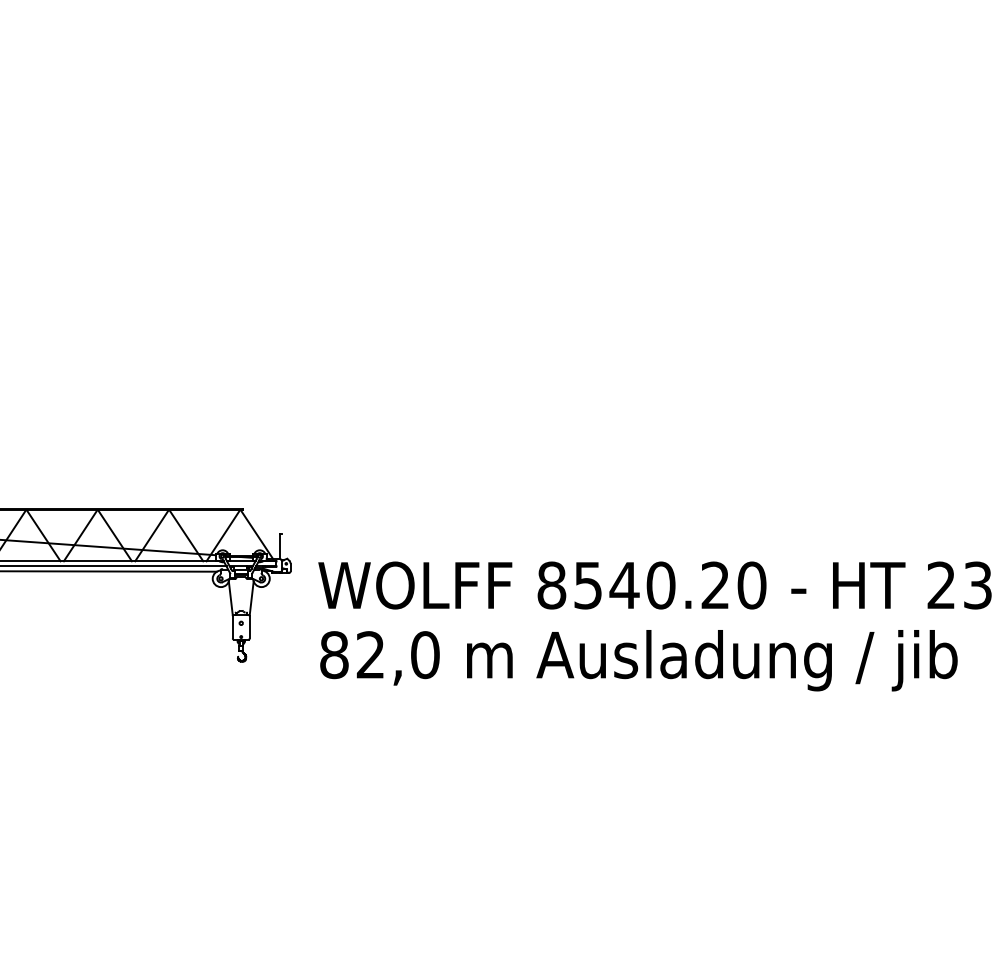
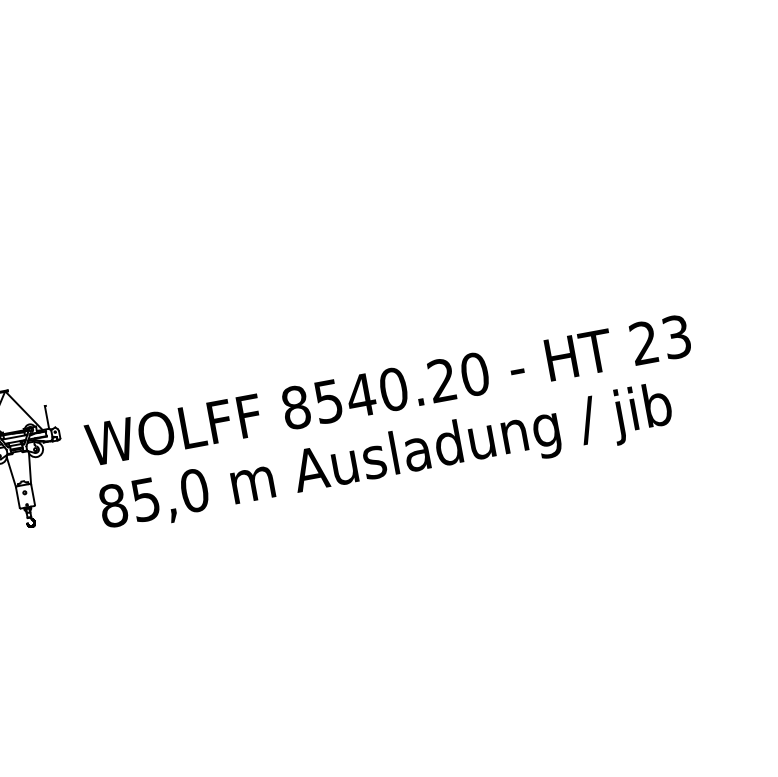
text: (370, 655) -> (145, 500), 82,0 -> 85,0

